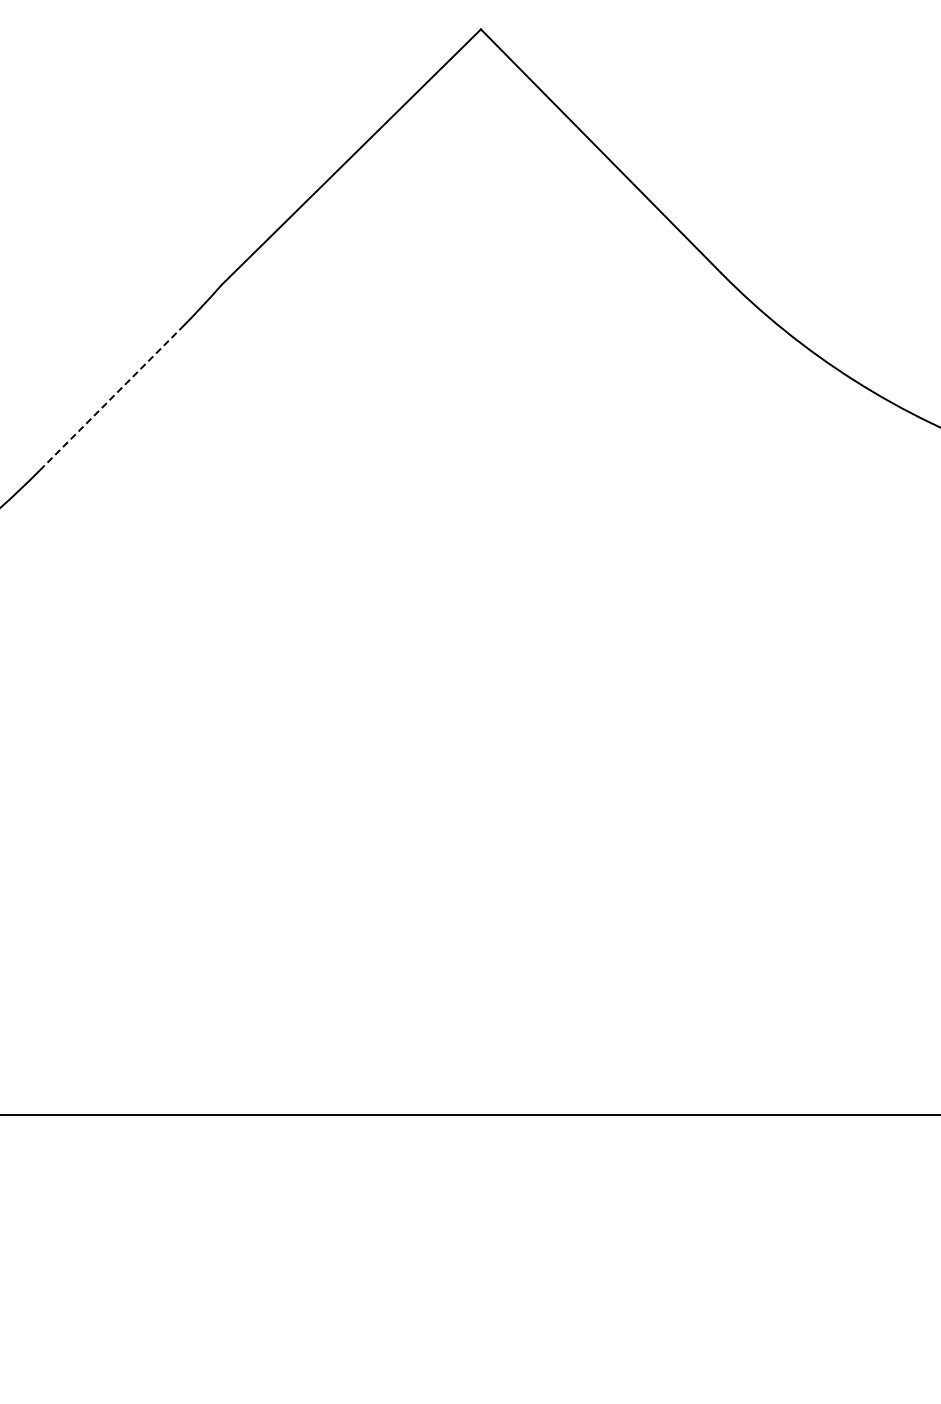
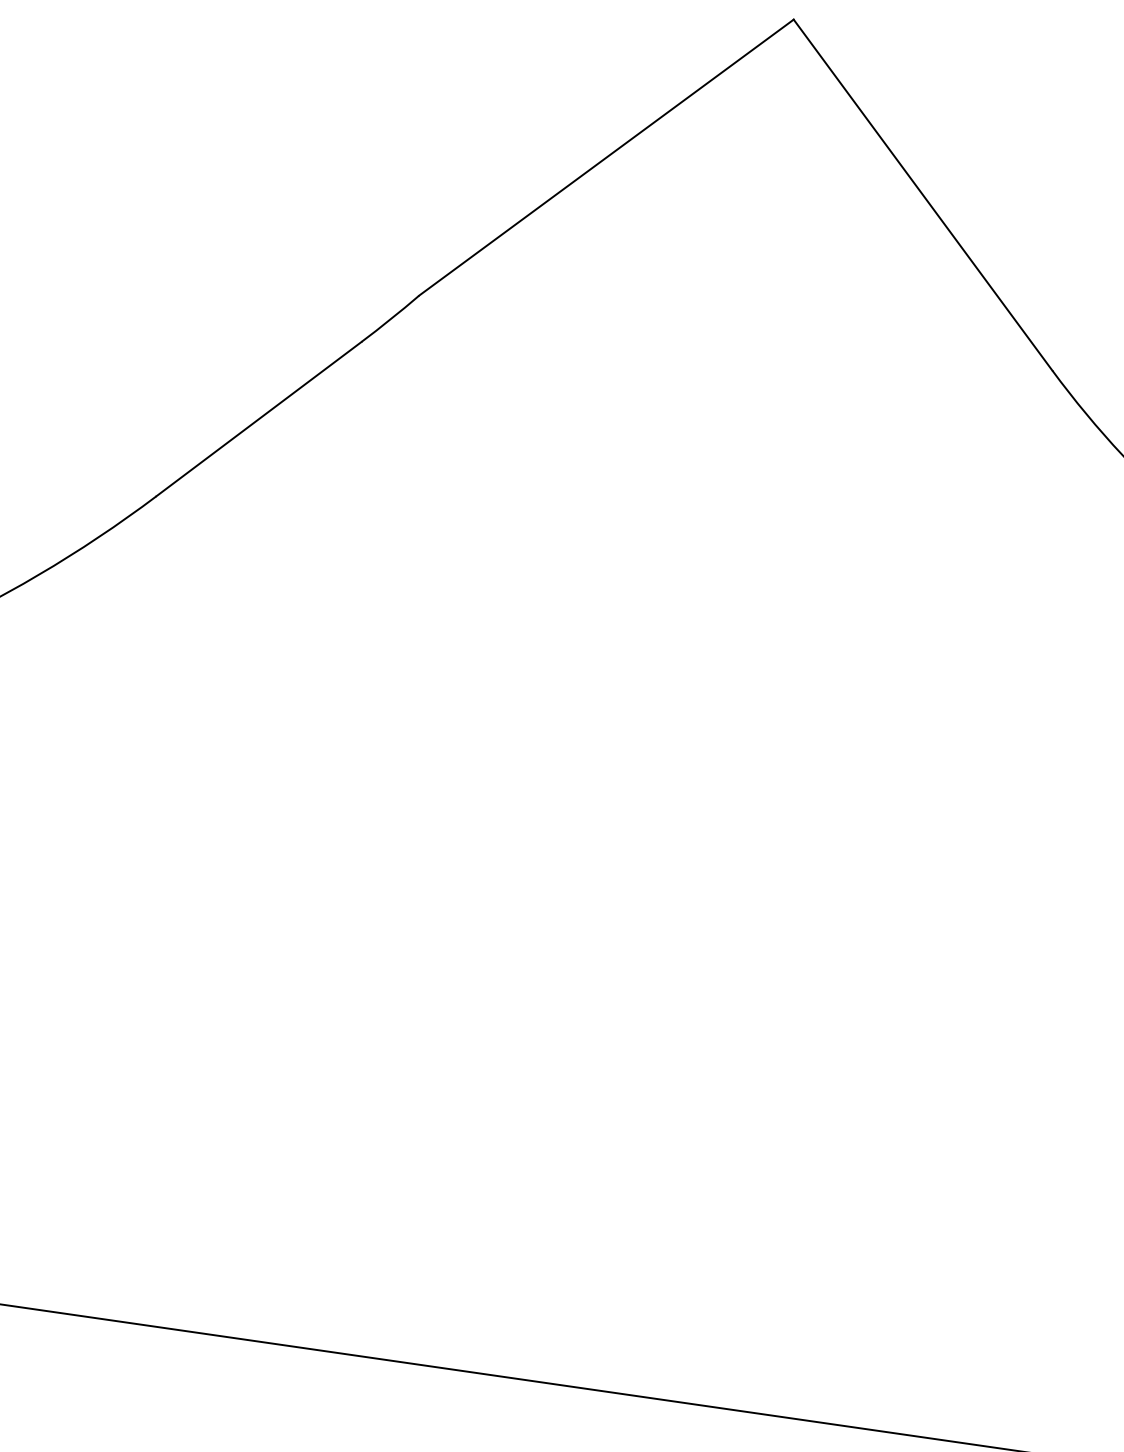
line: (110, 399) -> (258, 419), dashed -> solid

